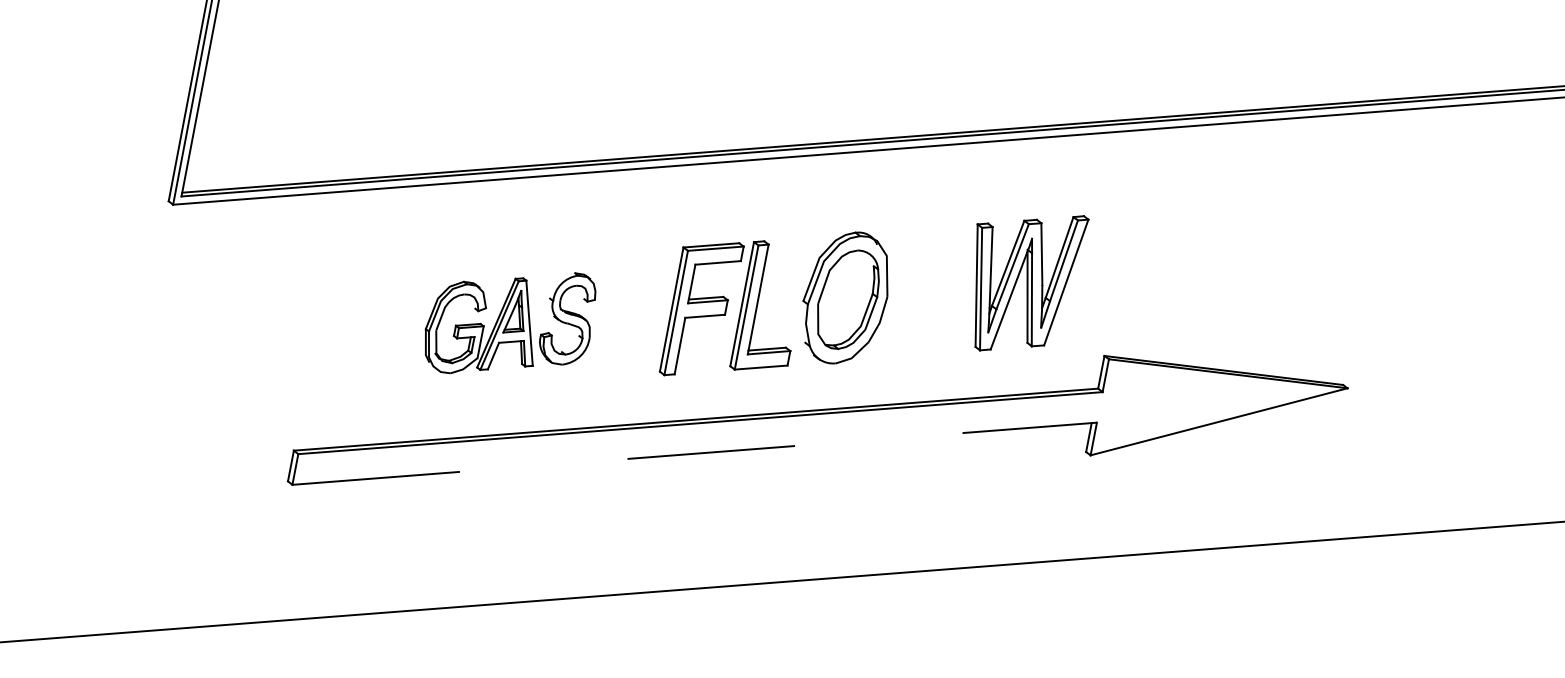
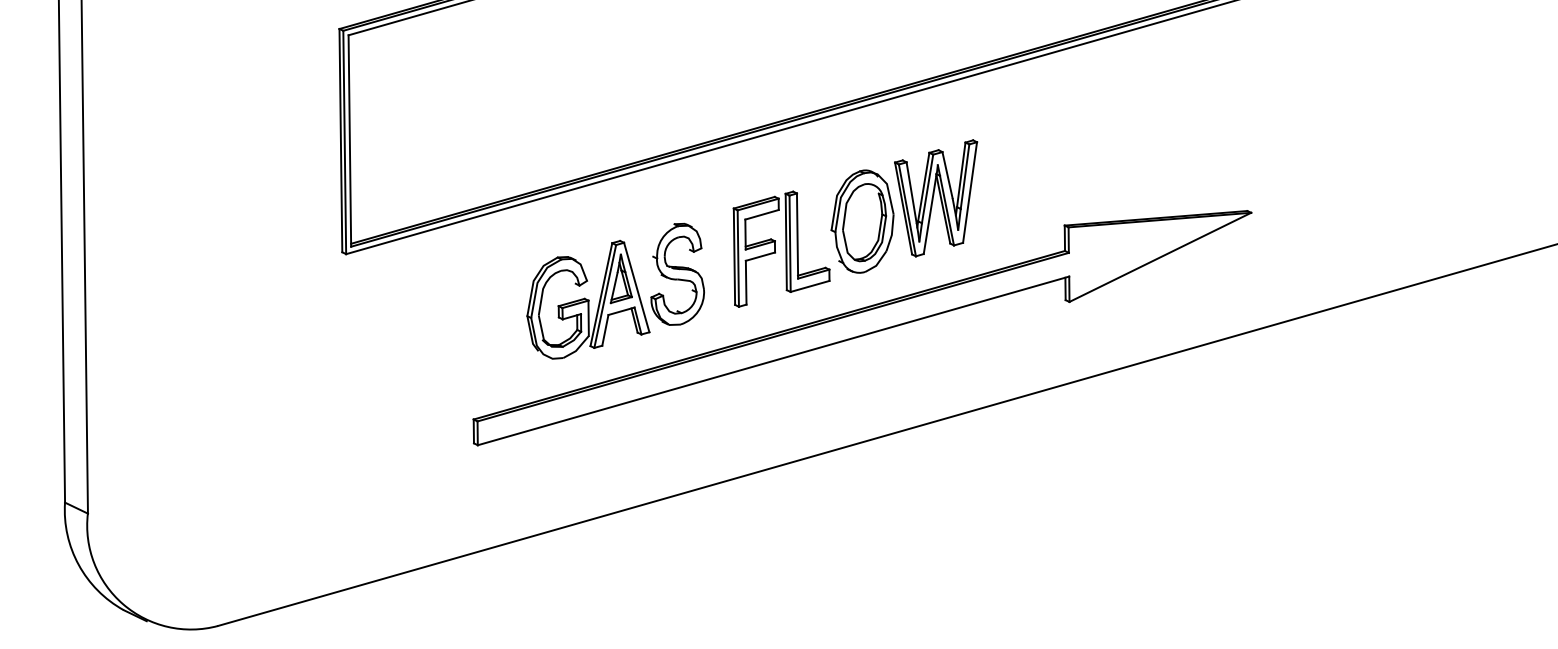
part: (1021, 281) -> (936, 198), moved
part: (509, 321) -> (615, 290), size x1.43
line: (694, 453) -> (773, 360), dashed -> solid

